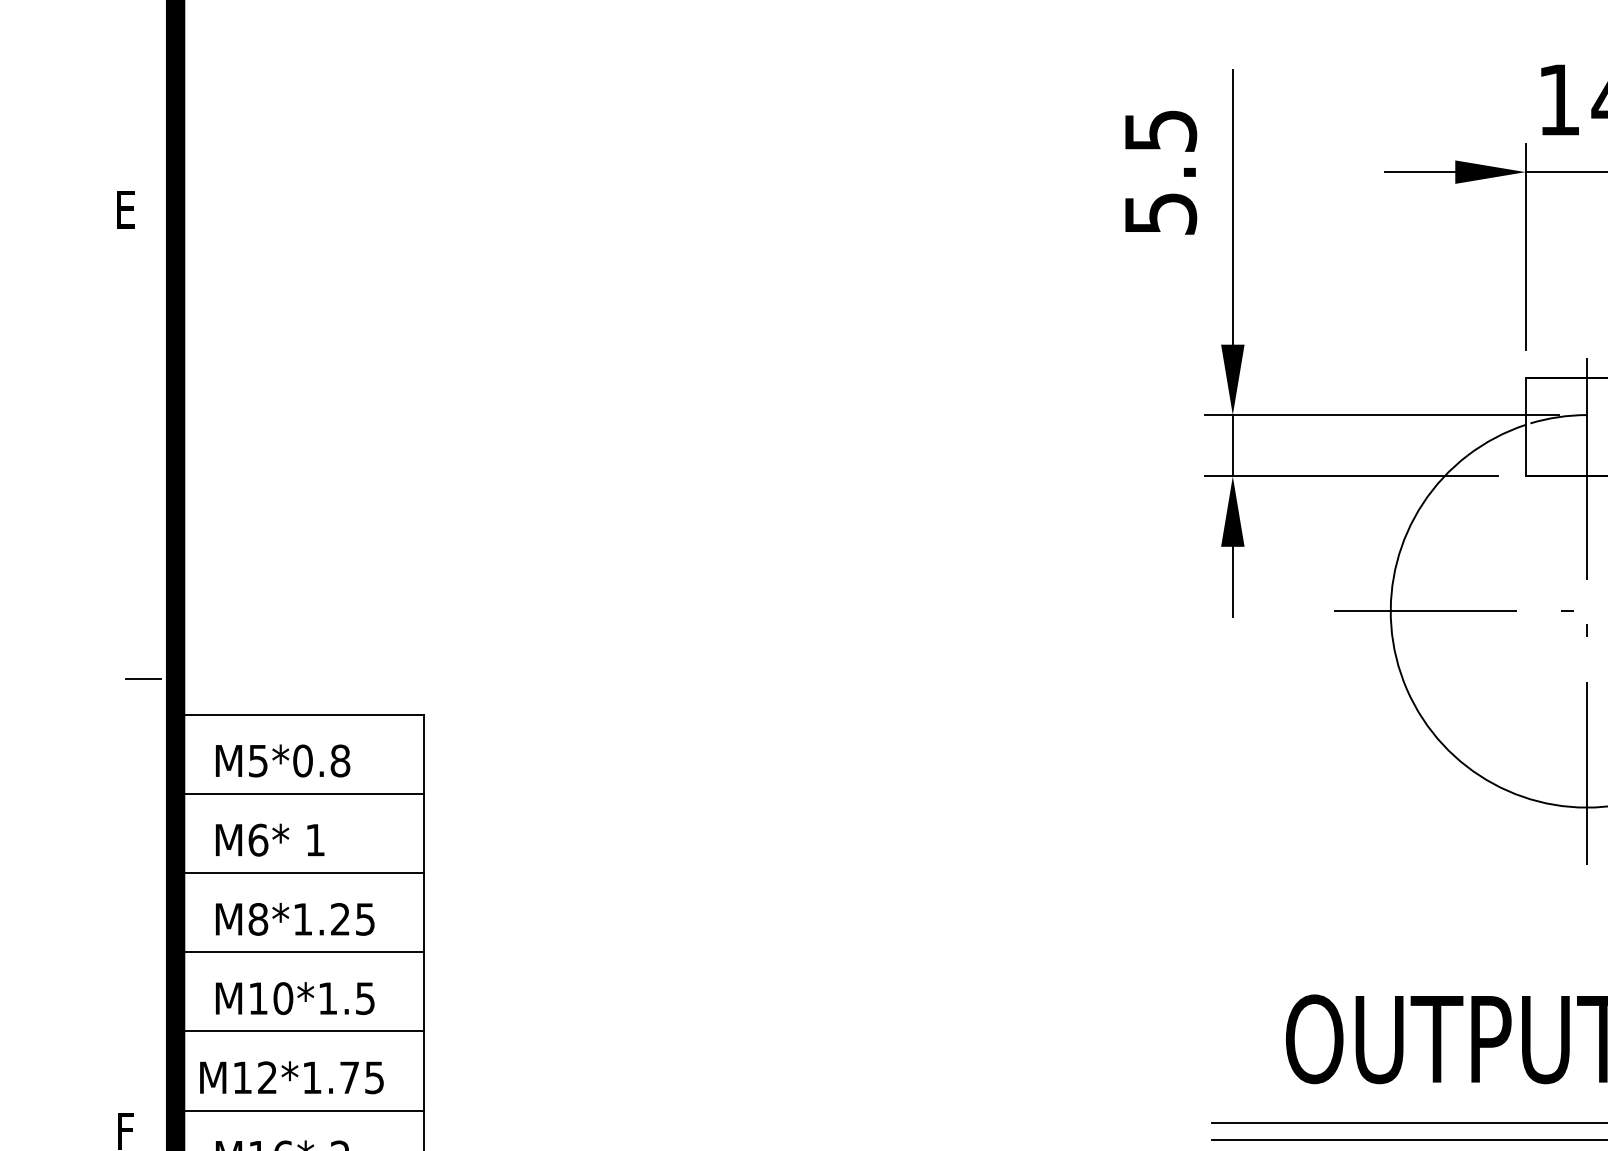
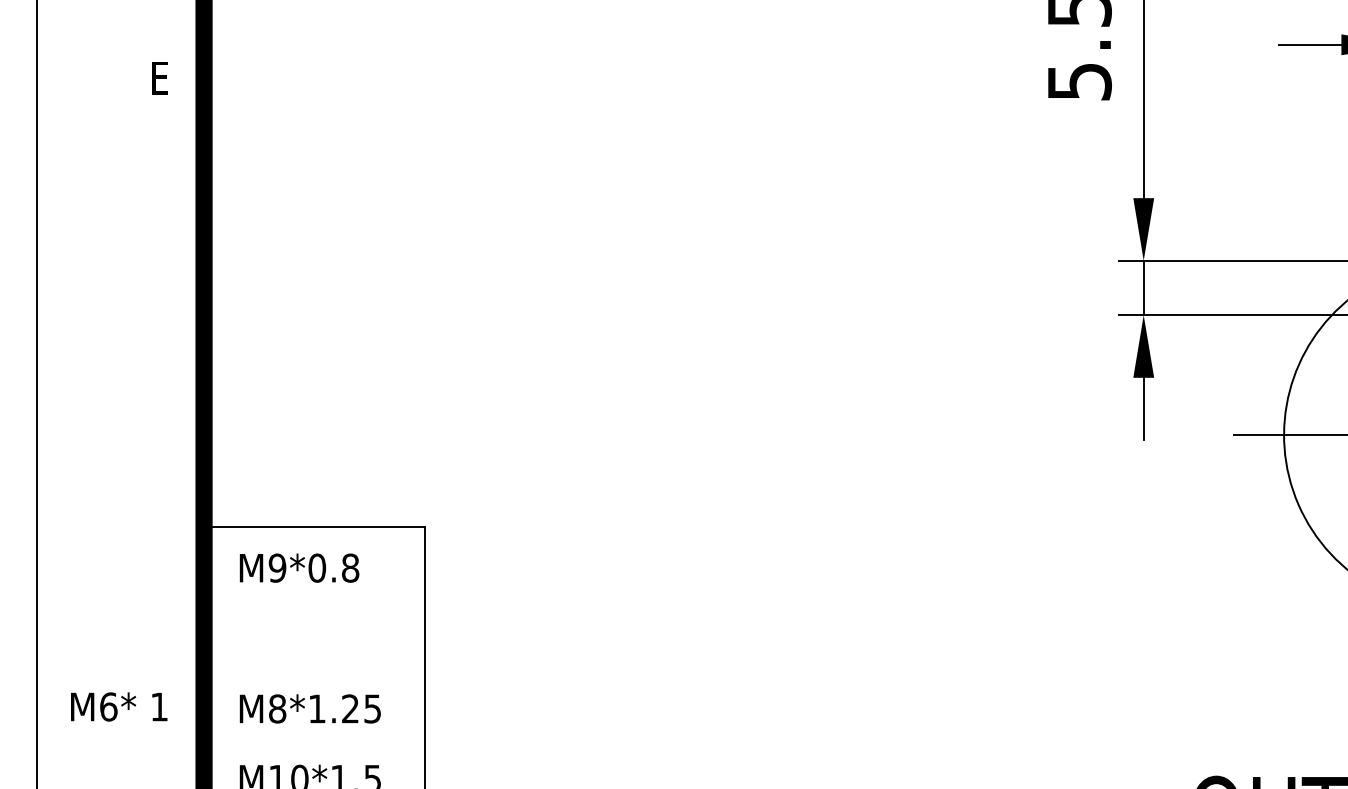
line: (143, 679) -> (175, 495), removed
text: (258, 760) -> (277, 567), M5*0.8 -> M9*0.8
line: (299, 793) -> (314, 597), removed
text: (270, 839) -> (119, 706), moved
line: (299, 872) -> (314, 667), removed
line: (299, 952) -> (314, 738), removed

